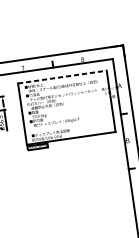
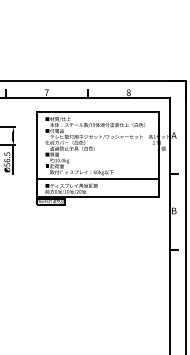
line: (62, 77) -> (98, 112), dashed -> solid
line: (69, 125) -> (98, 179), added

